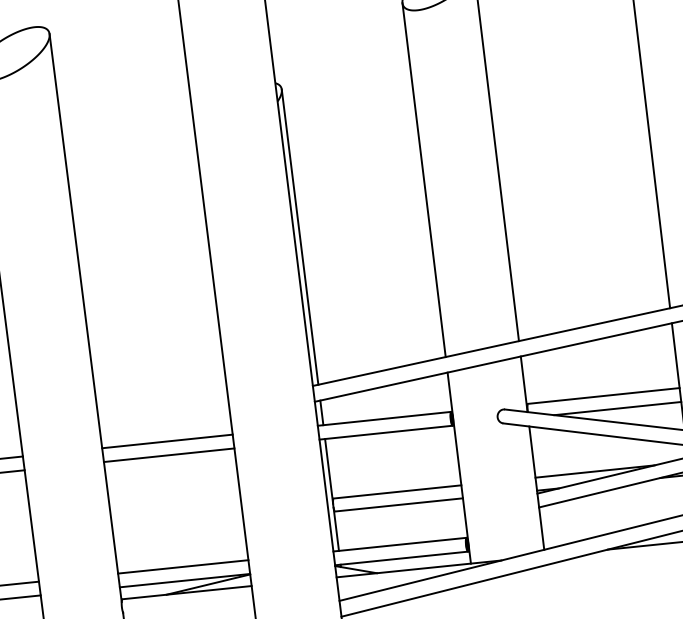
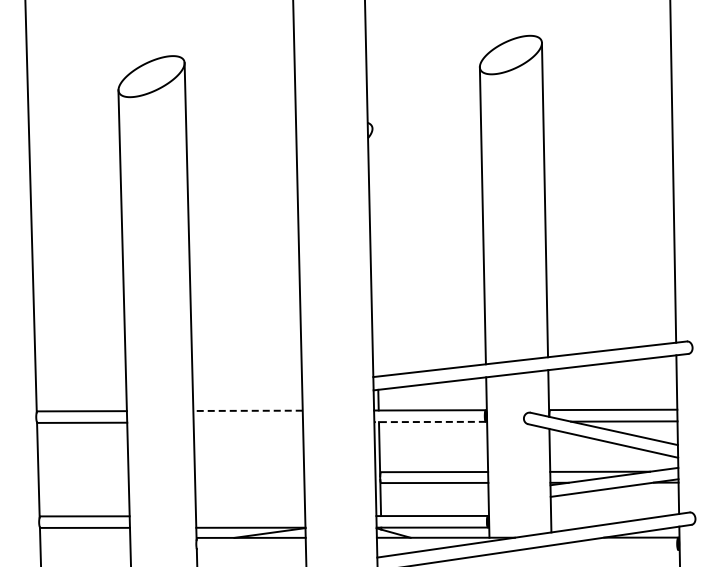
line: (299, 237) -> (374, 252), removed
line: (386, 432) -> (430, 421), solid -> dashed
line: (167, 440) -> (248, 410), solid -> dashed
line: (169, 455) -> (248, 422), removed
line: (183, 567) -> (250, 516), removed

